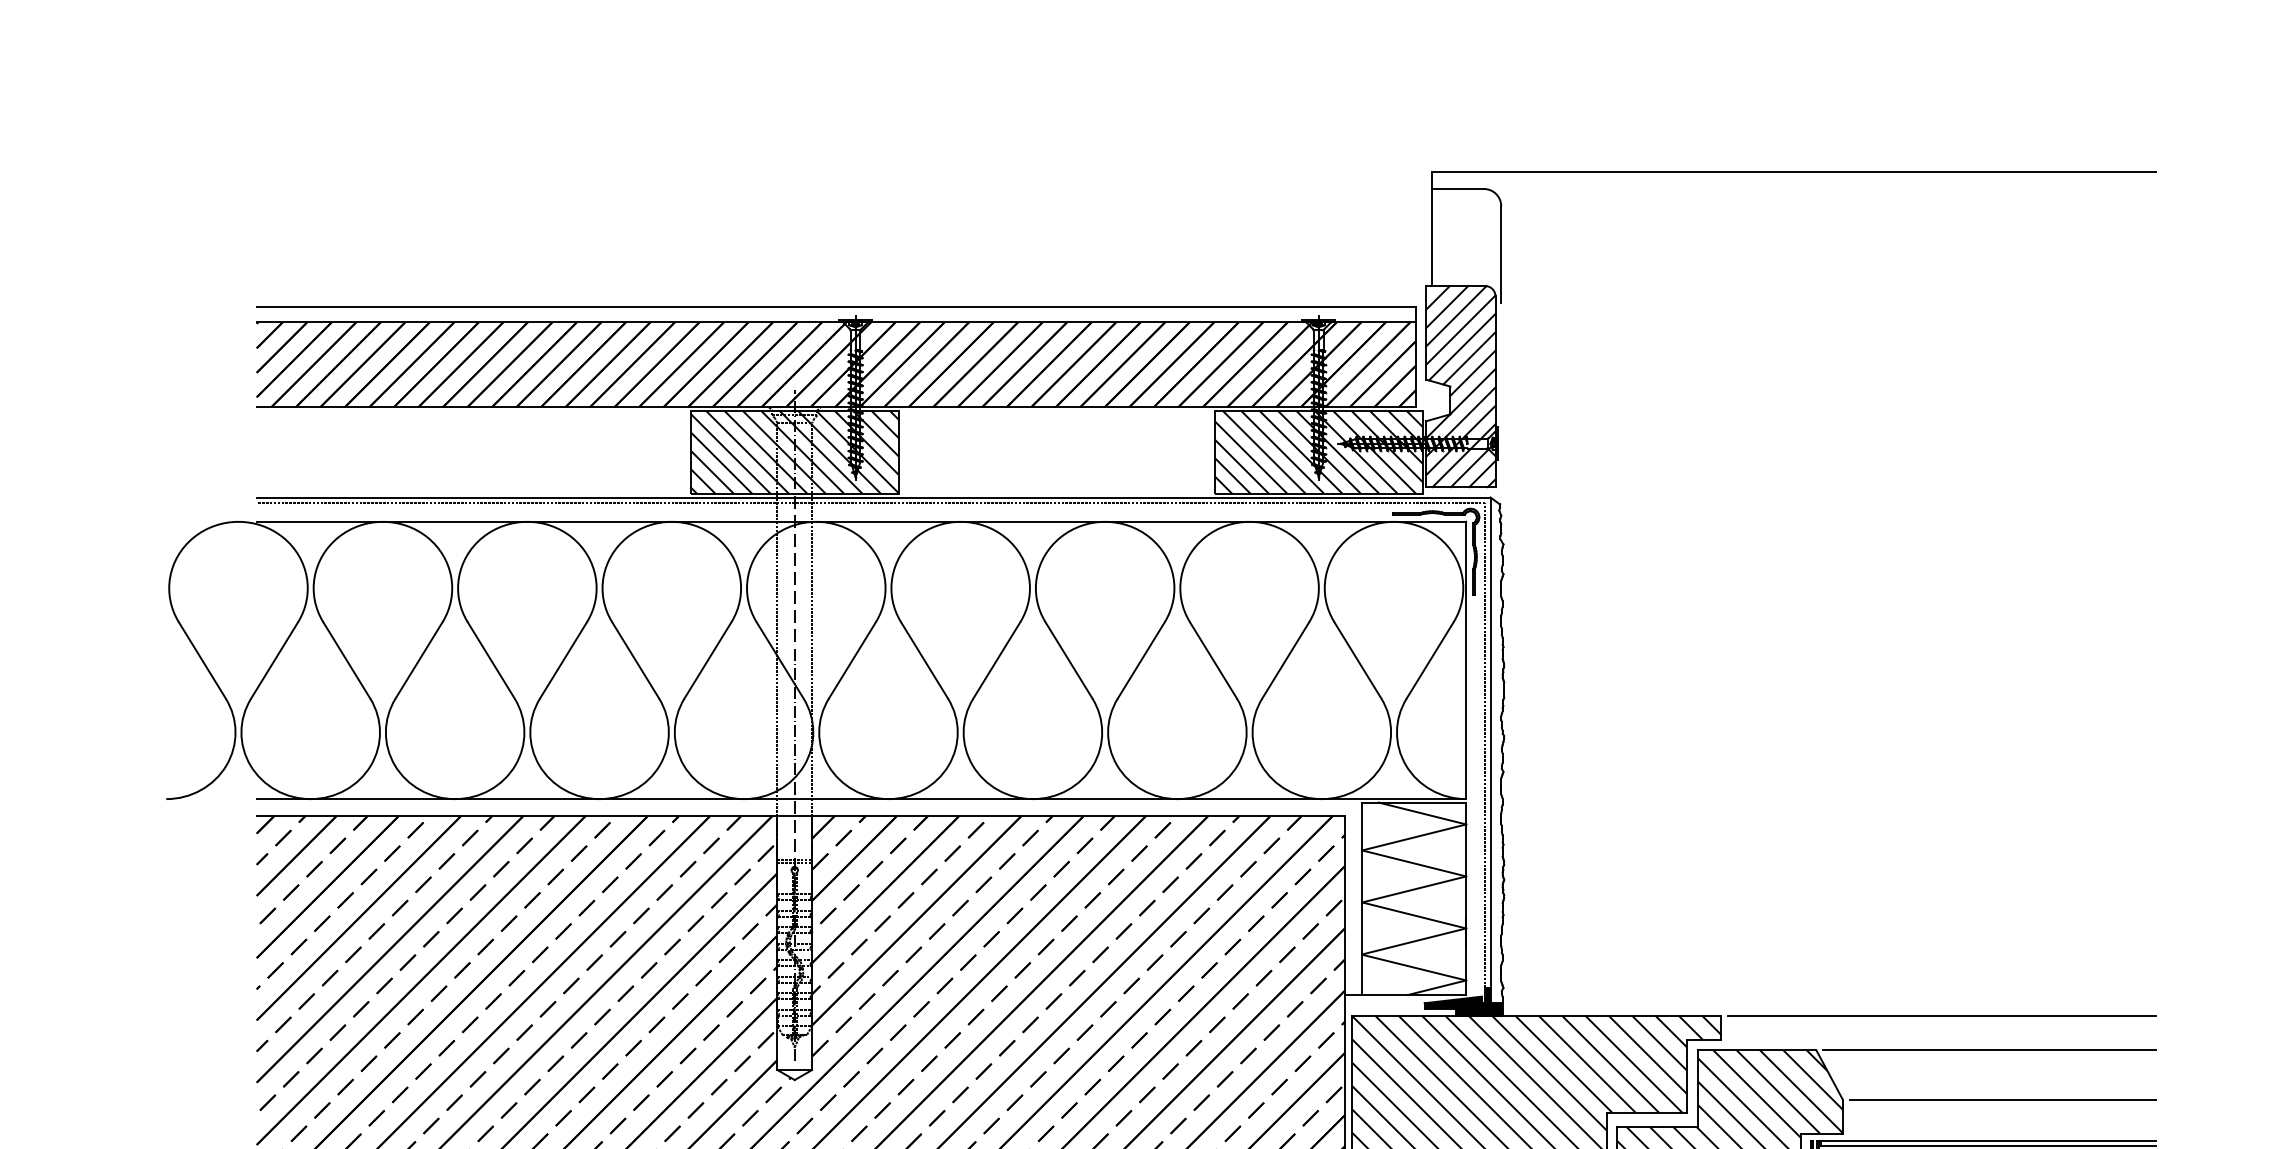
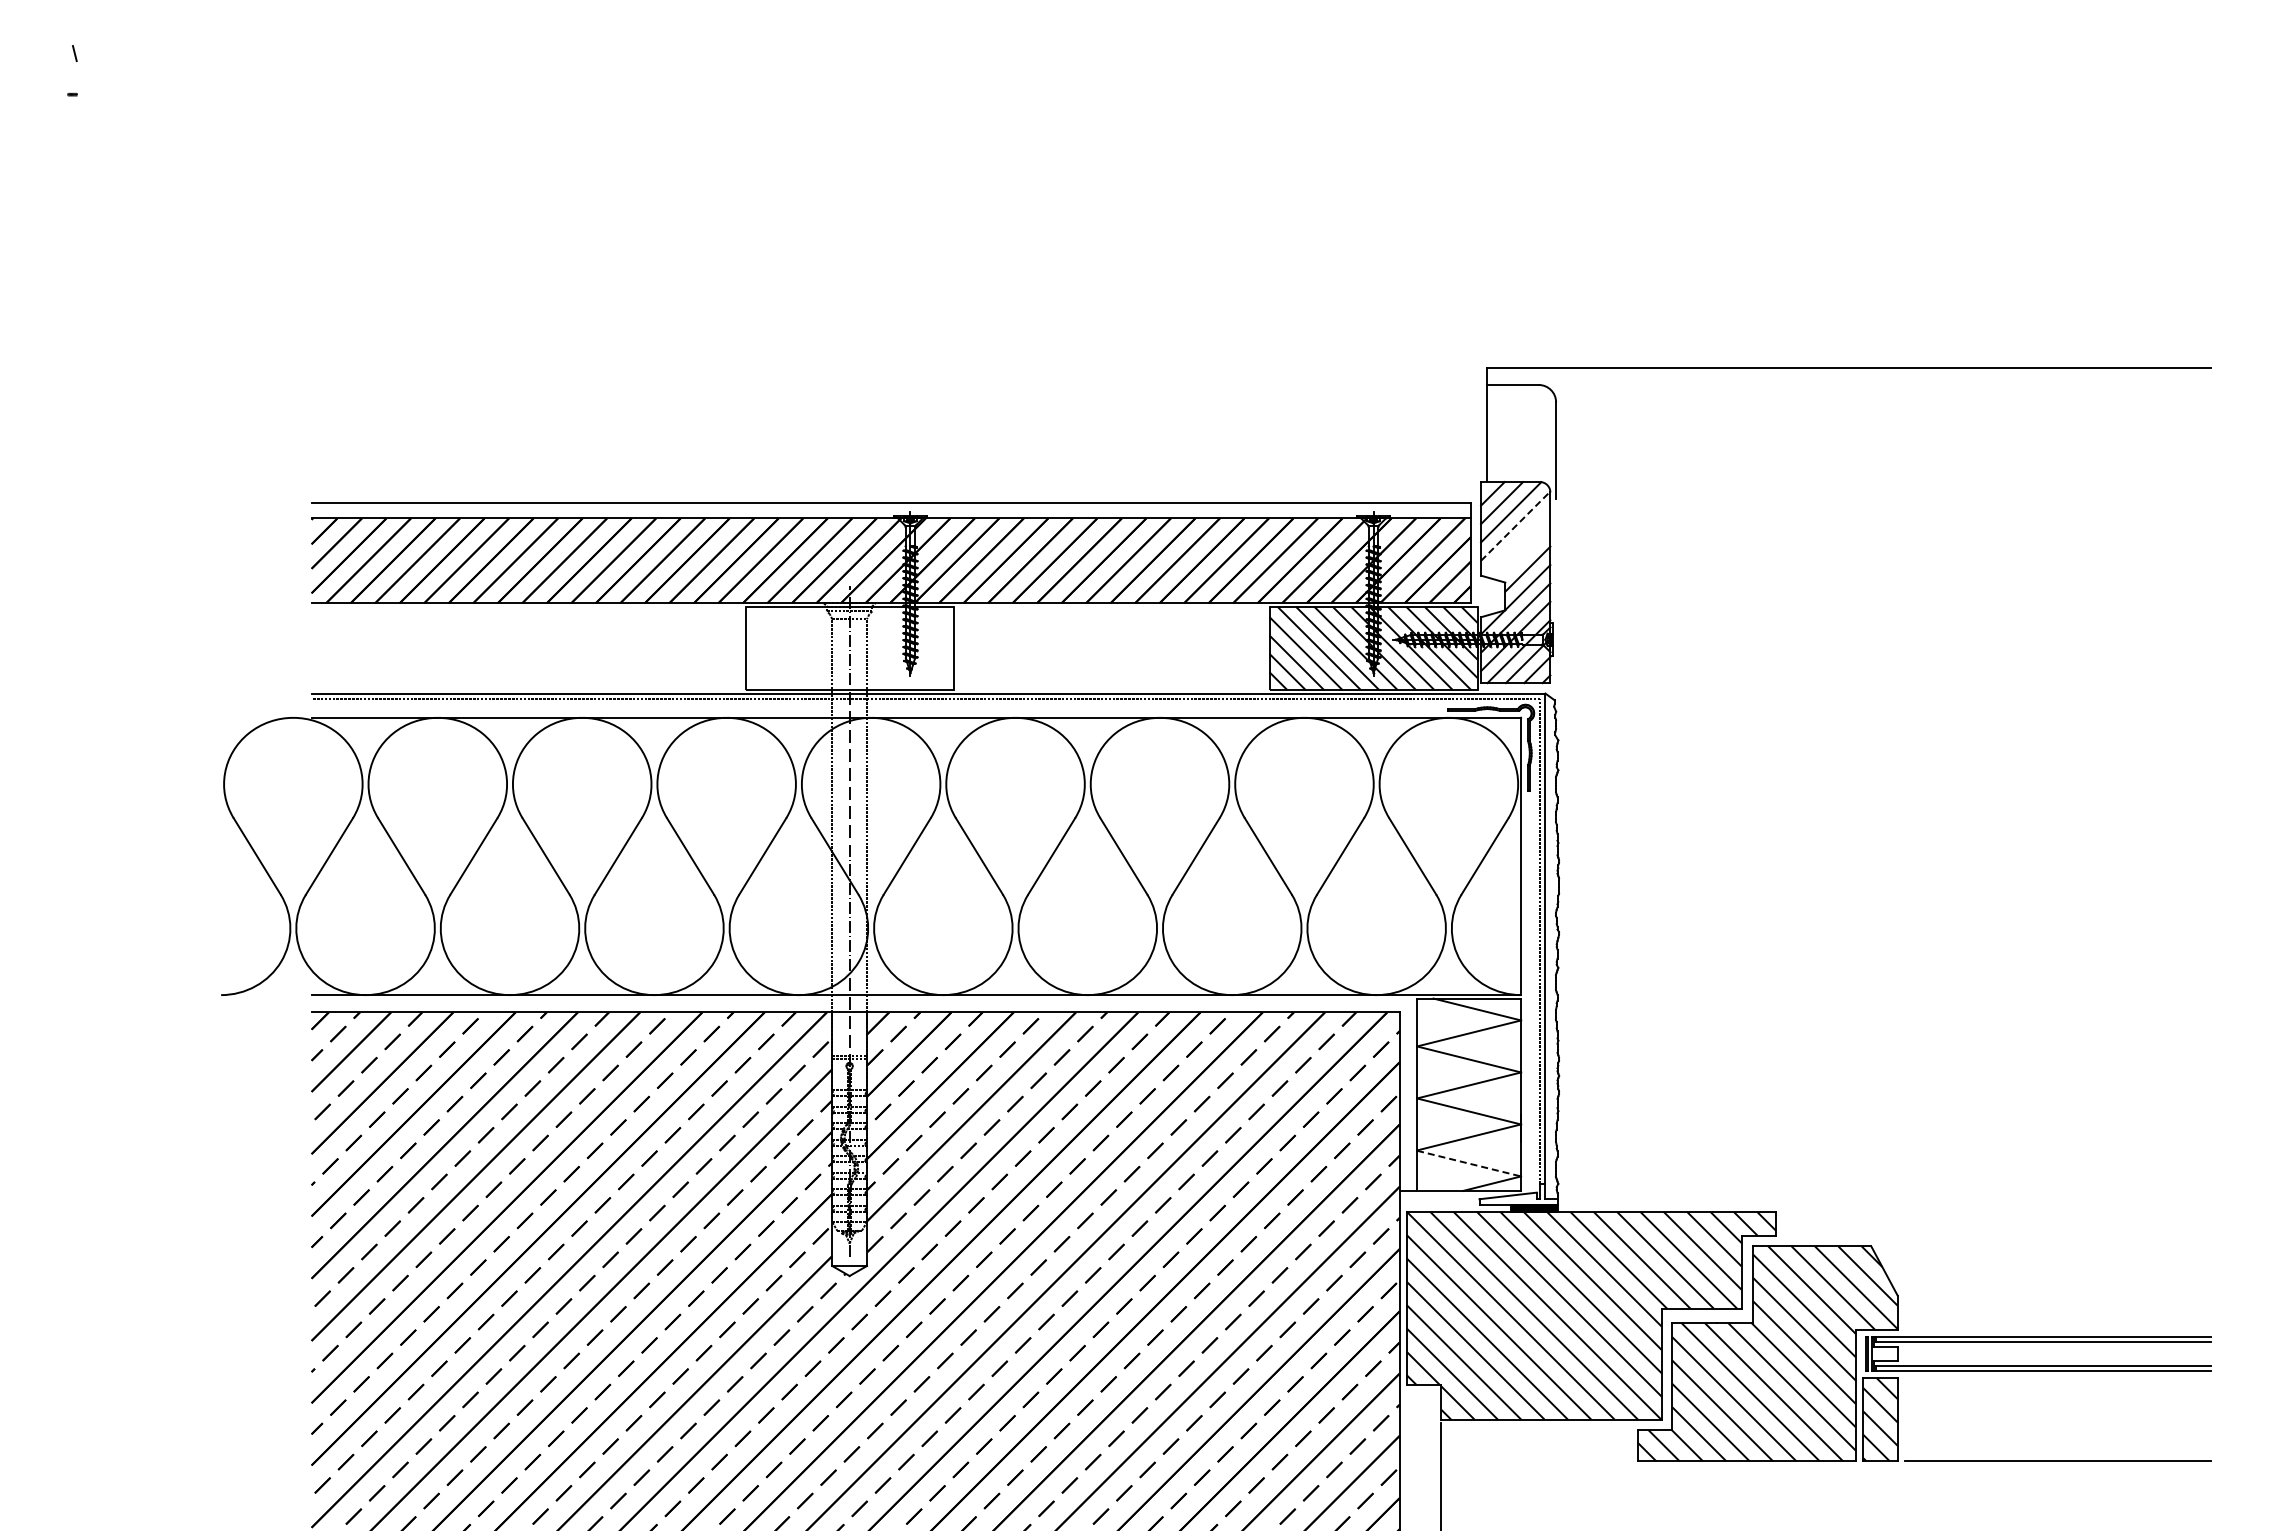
line: (1461, 329) -> (1516, 525), solid -> dashed
line: (1461, 346) -> (1516, 542), removed
line: (1469, 358) -> (1524, 554), removed
hatch: (794, 452) -> (849, 648), removed
line: (1414, 967) -> (1469, 1163), solid -> dashed
fill: (1463, 998) -> (1518, 1194), removed
line: (1941, 1015) -> (1996, 1211), removed
line: (1989, 1050) -> (2044, 1246), removed
line: (2002, 1099) -> (2057, 1295), removed

